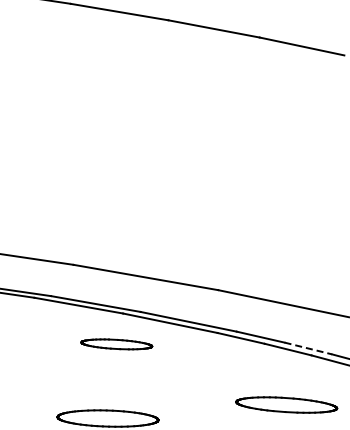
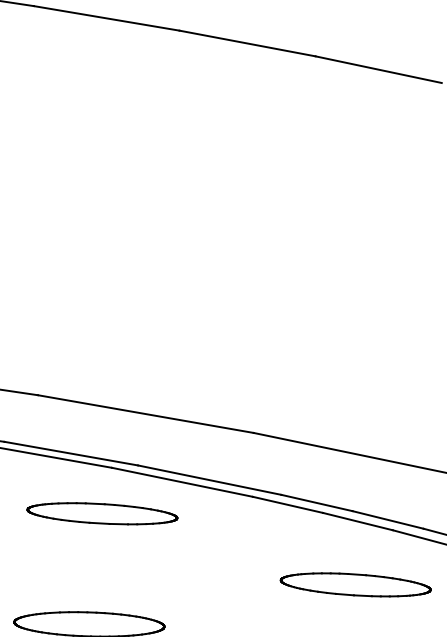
part: (116, 344) -> (102, 513), size x1.43
line: (308, 348) -> (388, 519), dashed -> solid
part: (286, 404) -> (355, 584), moved

